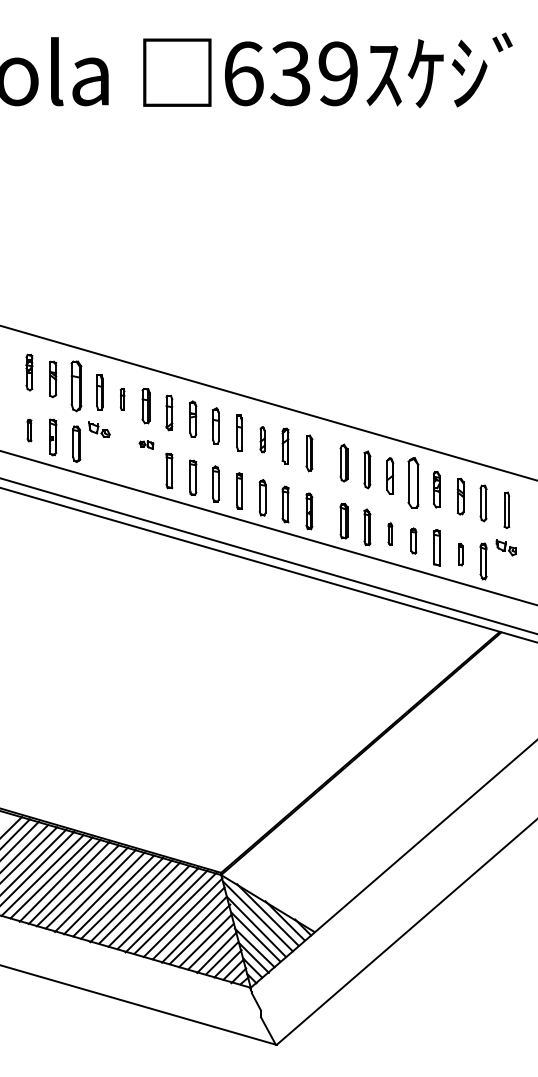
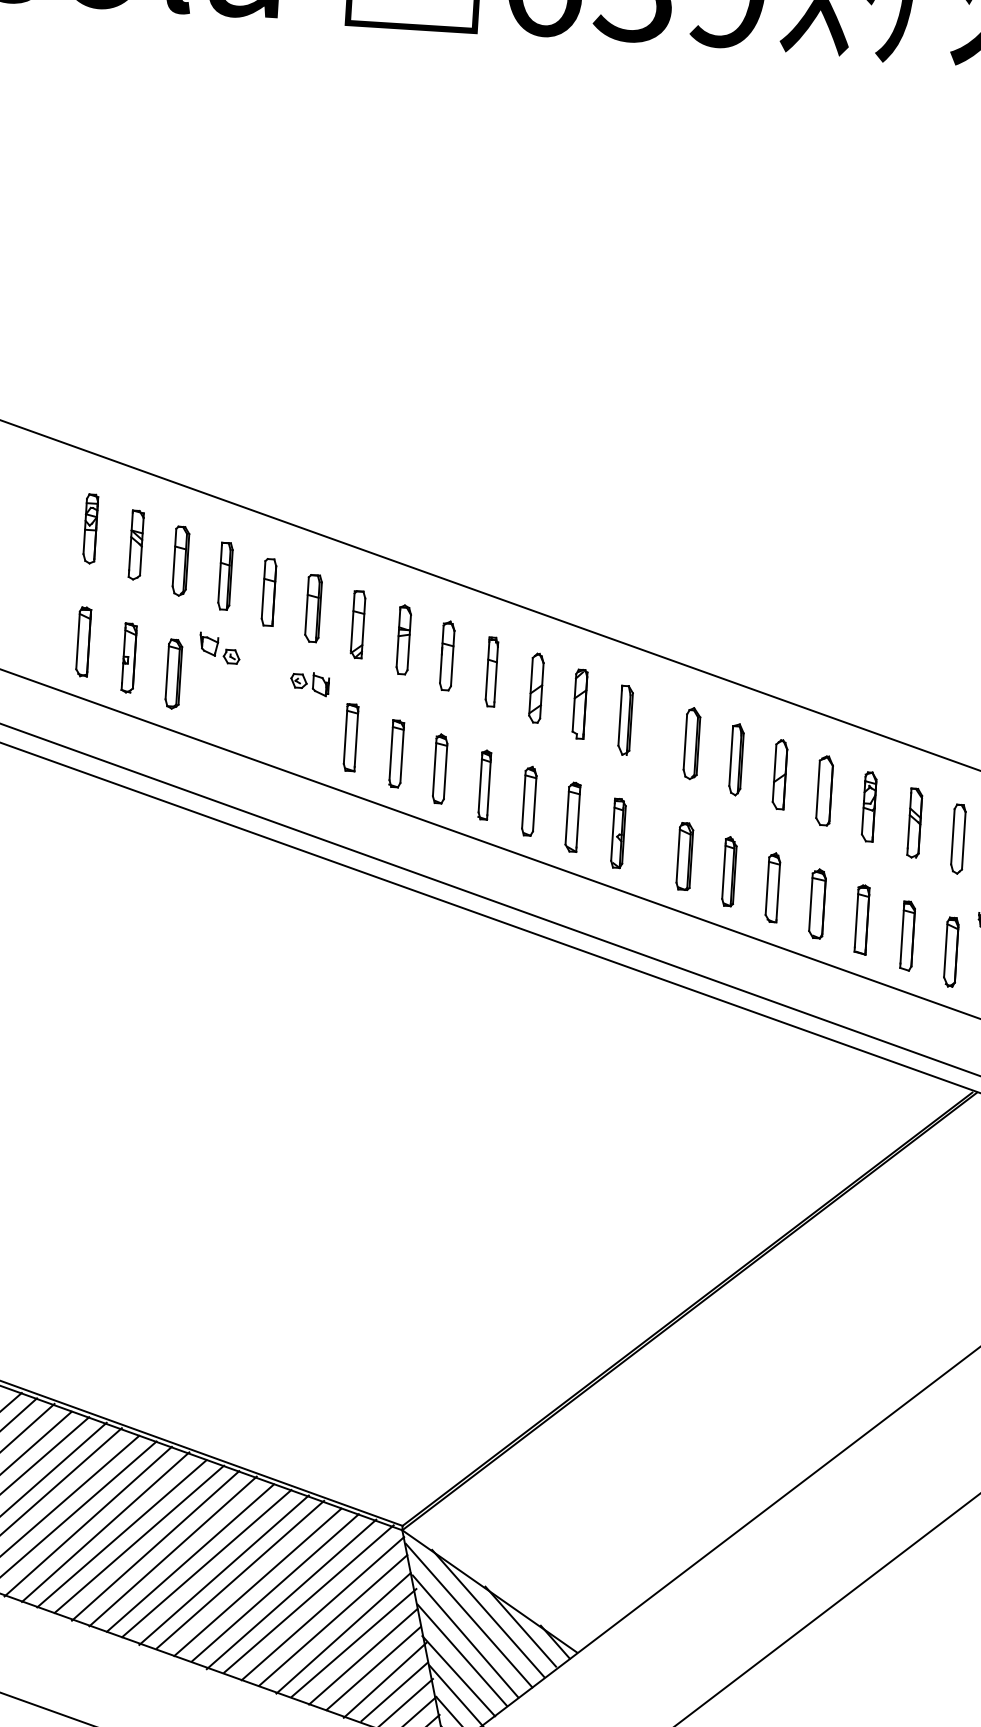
part: (76, 385) -> (180, 559), size x0.71
part: (122, 399) -> (268, 592), size x1.67
part: (29, 430) -> (83, 641), size x1.67
part: (262, 439) -> (536, 687), size x1.43
part: (146, 444) -> (309, 683), size x1.43
part: (413, 482) -> (824, 789), size x0.71
part: (390, 533) -> (773, 886), size x1.67
part: (413, 540) -> (817, 902), size x1.43
part: (460, 554) -> (907, 935), size x1.67

